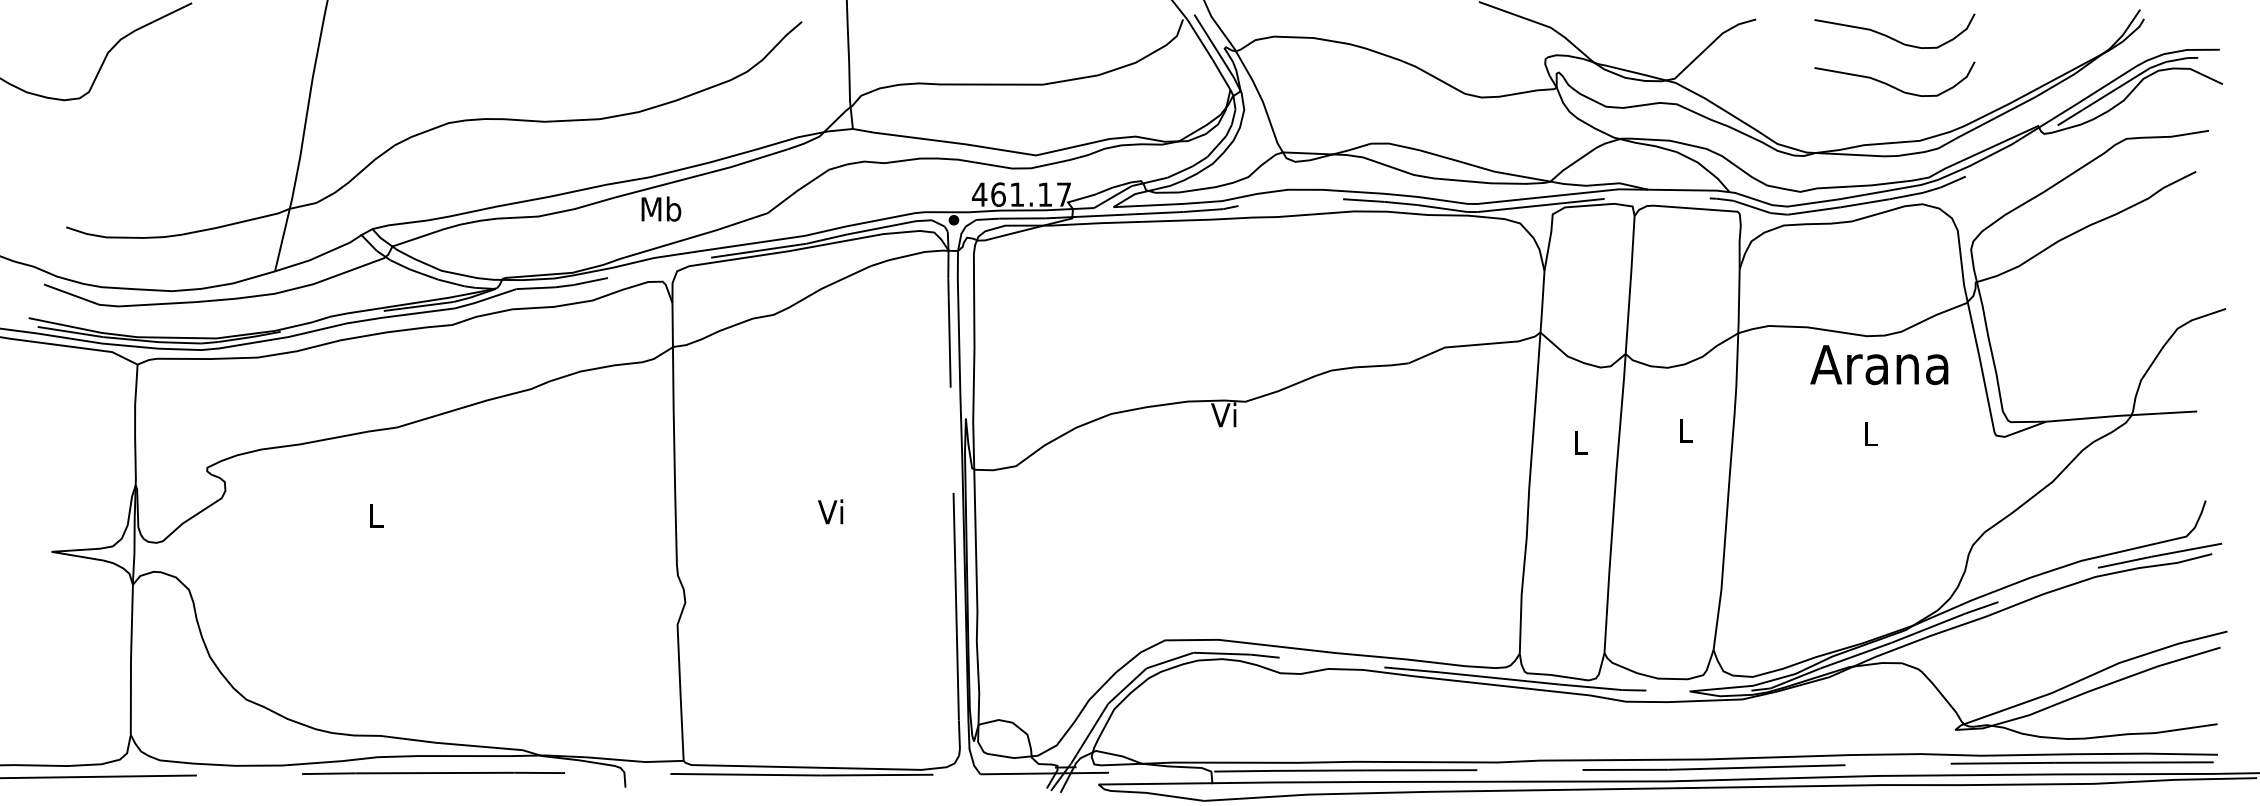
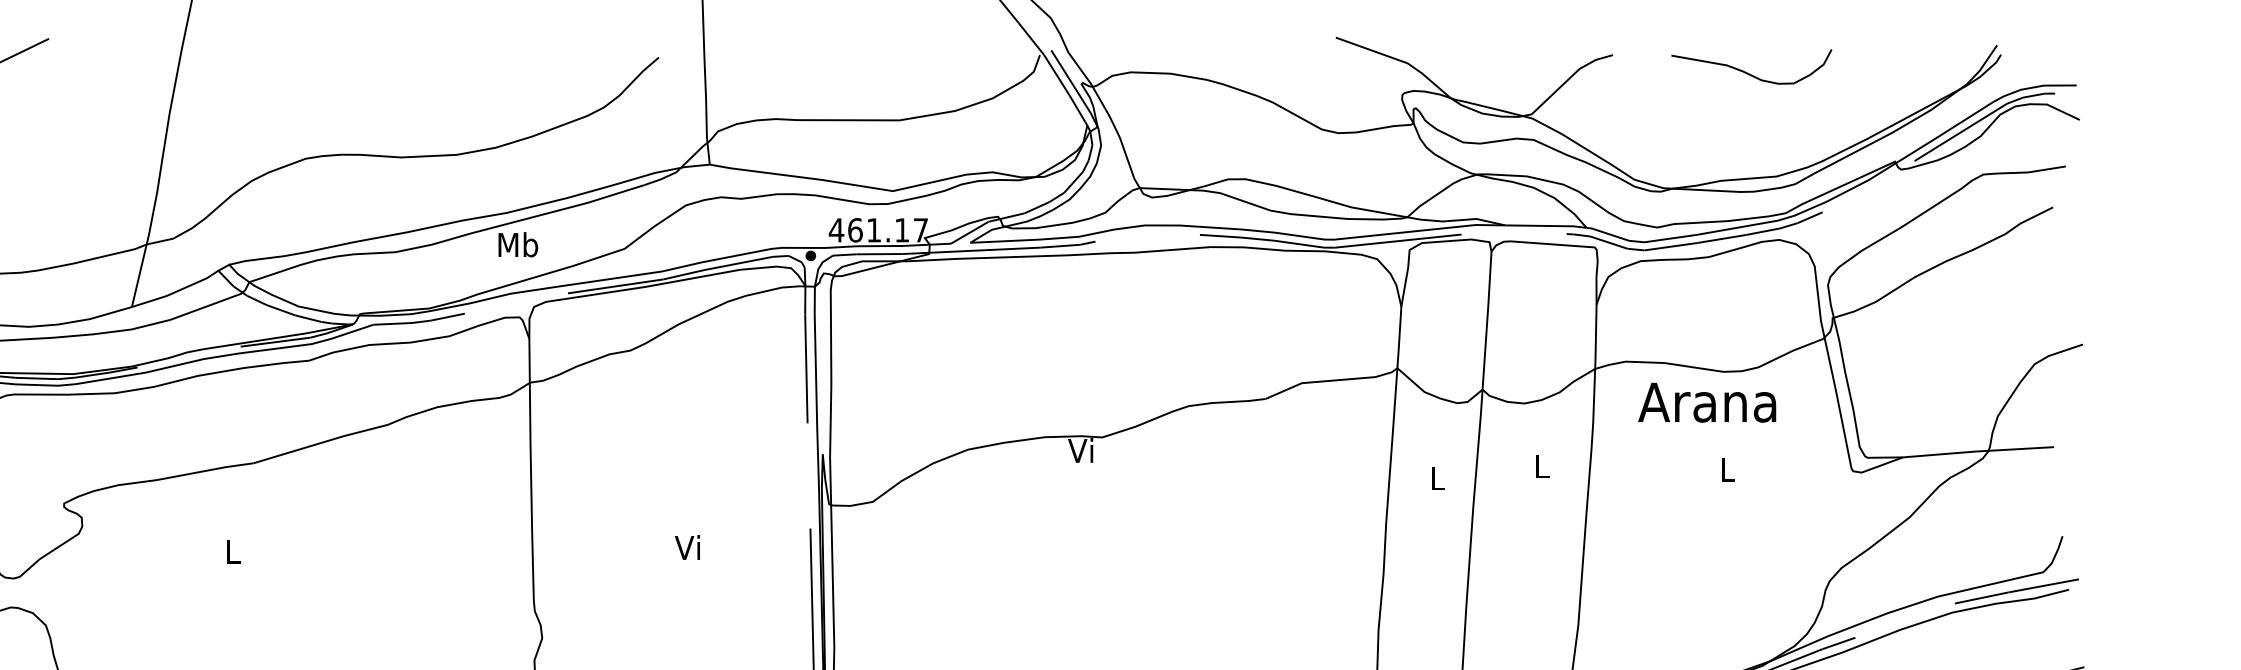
curve: (1890, 84) -> (1747, 120), removed
text: (1879, 365) -> (1707, 403), moved

